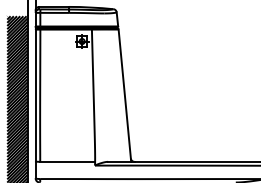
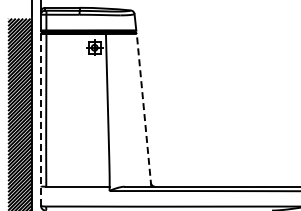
line: (125, 95) -> (144, 110), solid -> dashed
line: (36, 101) -> (41, 117), solid -> dashed

